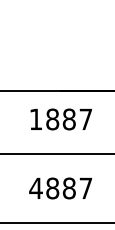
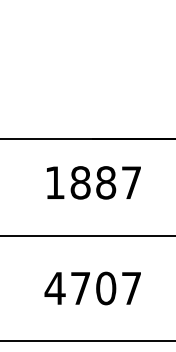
text: (60, 188) -> (92, 288), 4887 -> 4707

